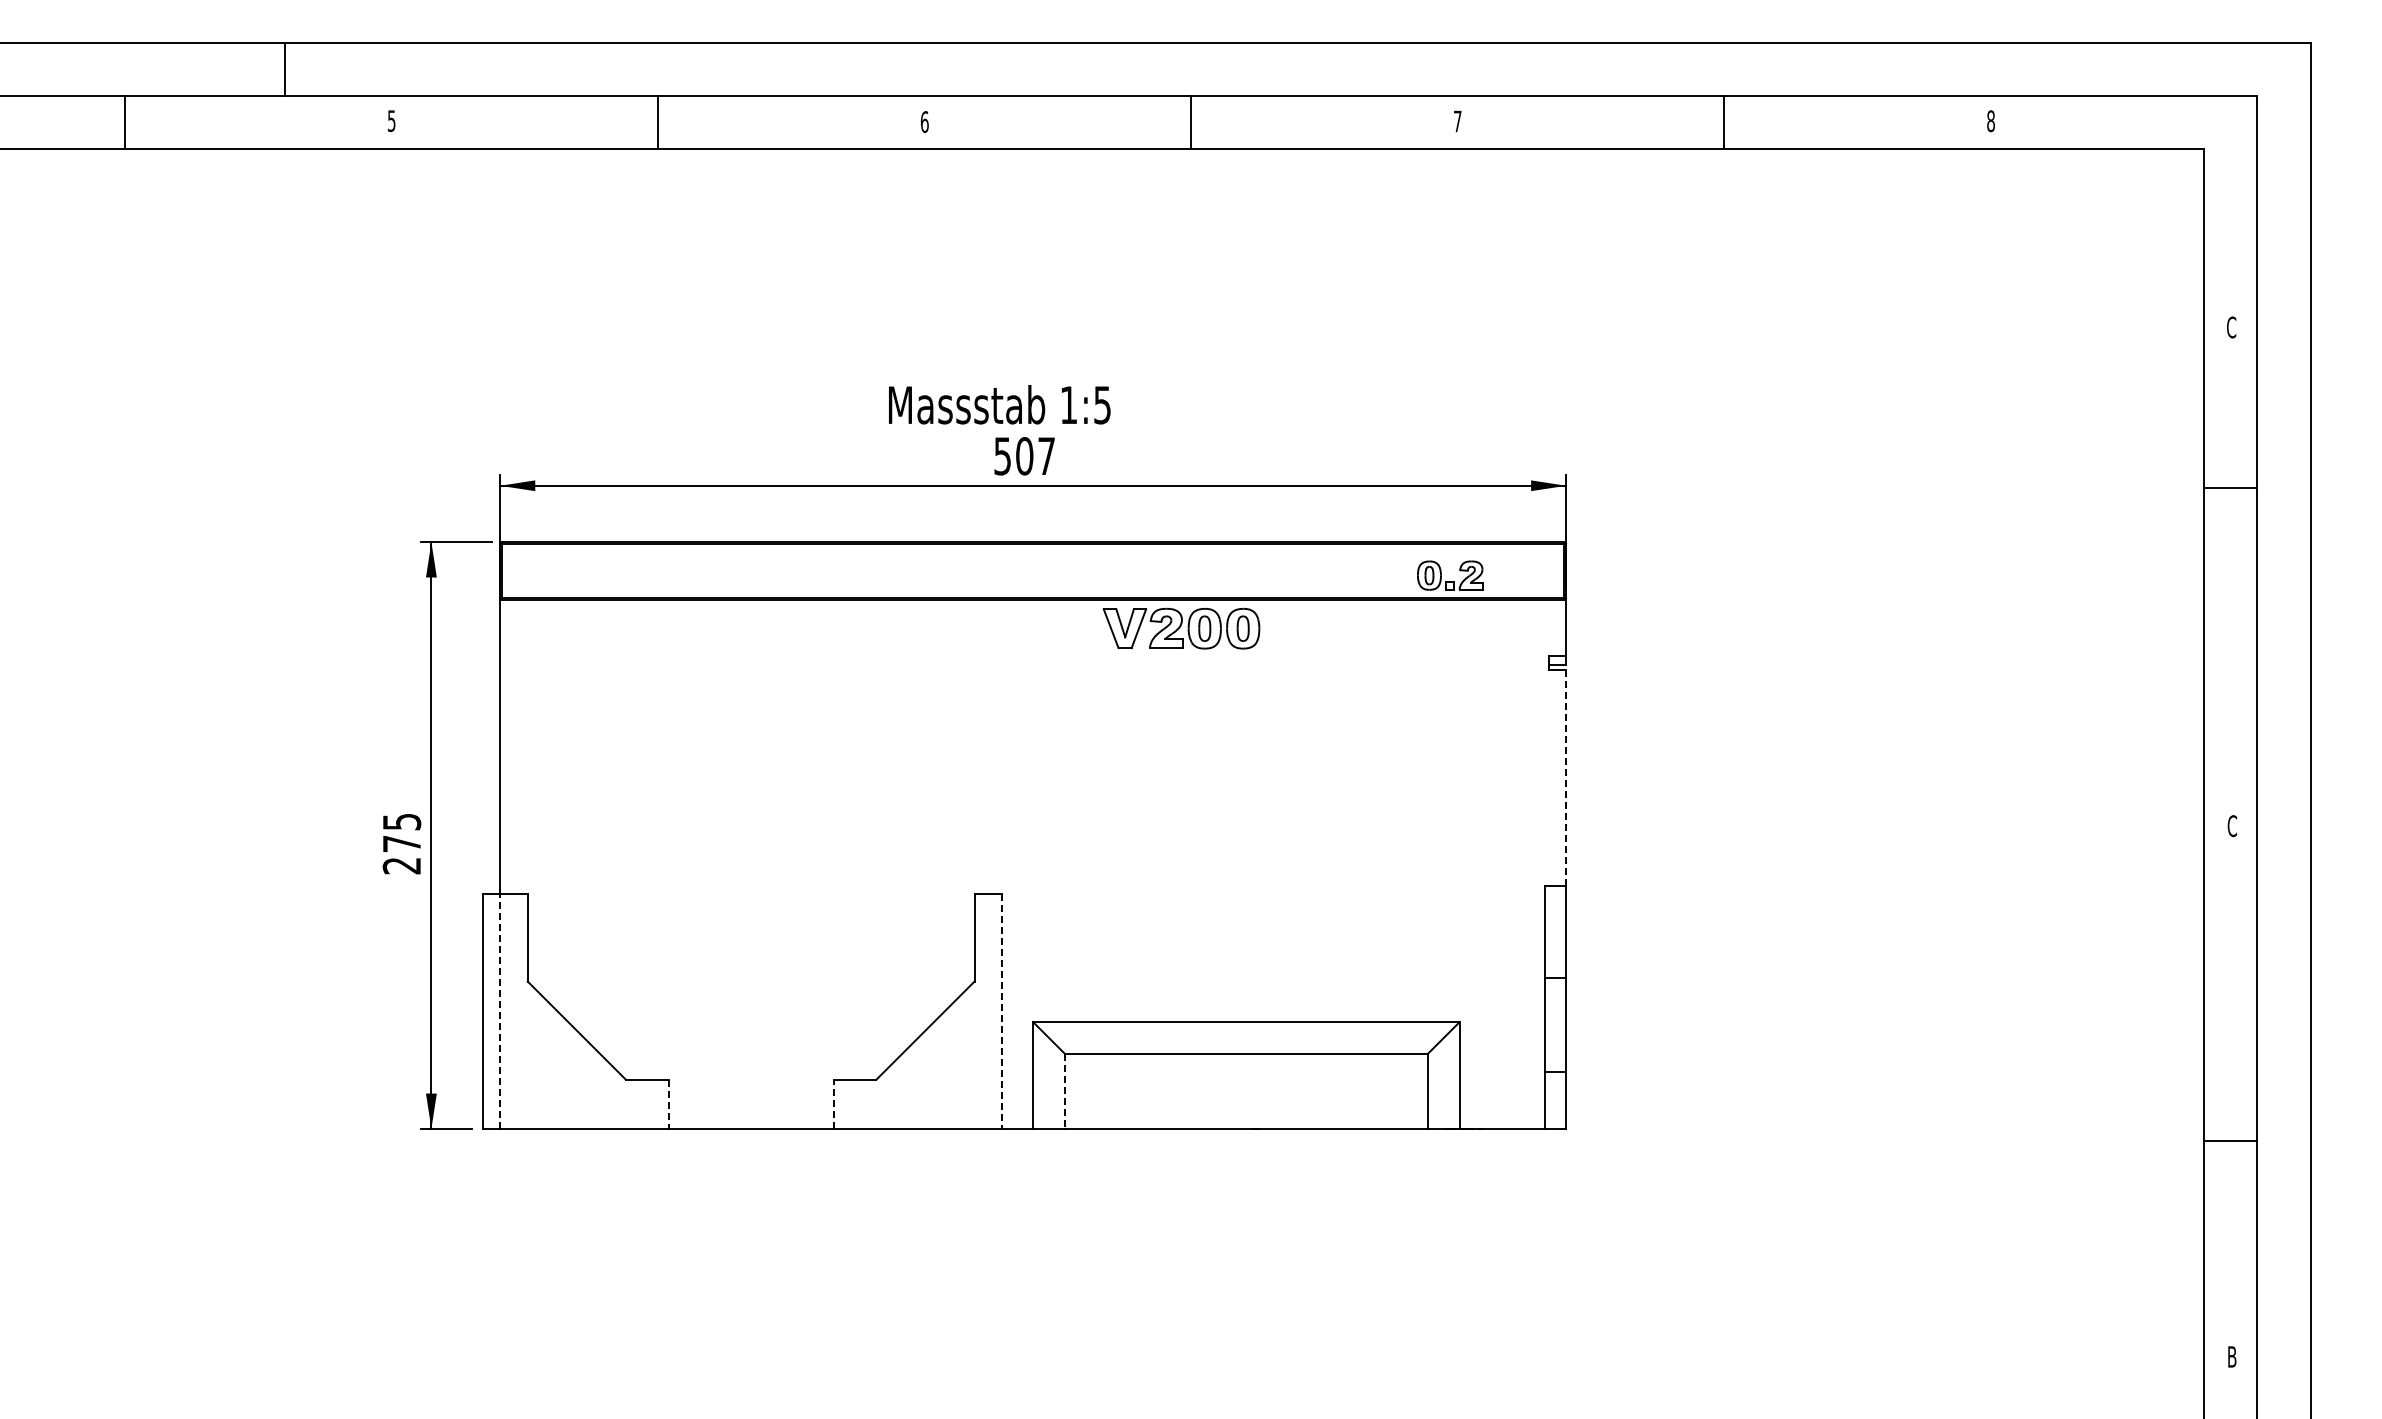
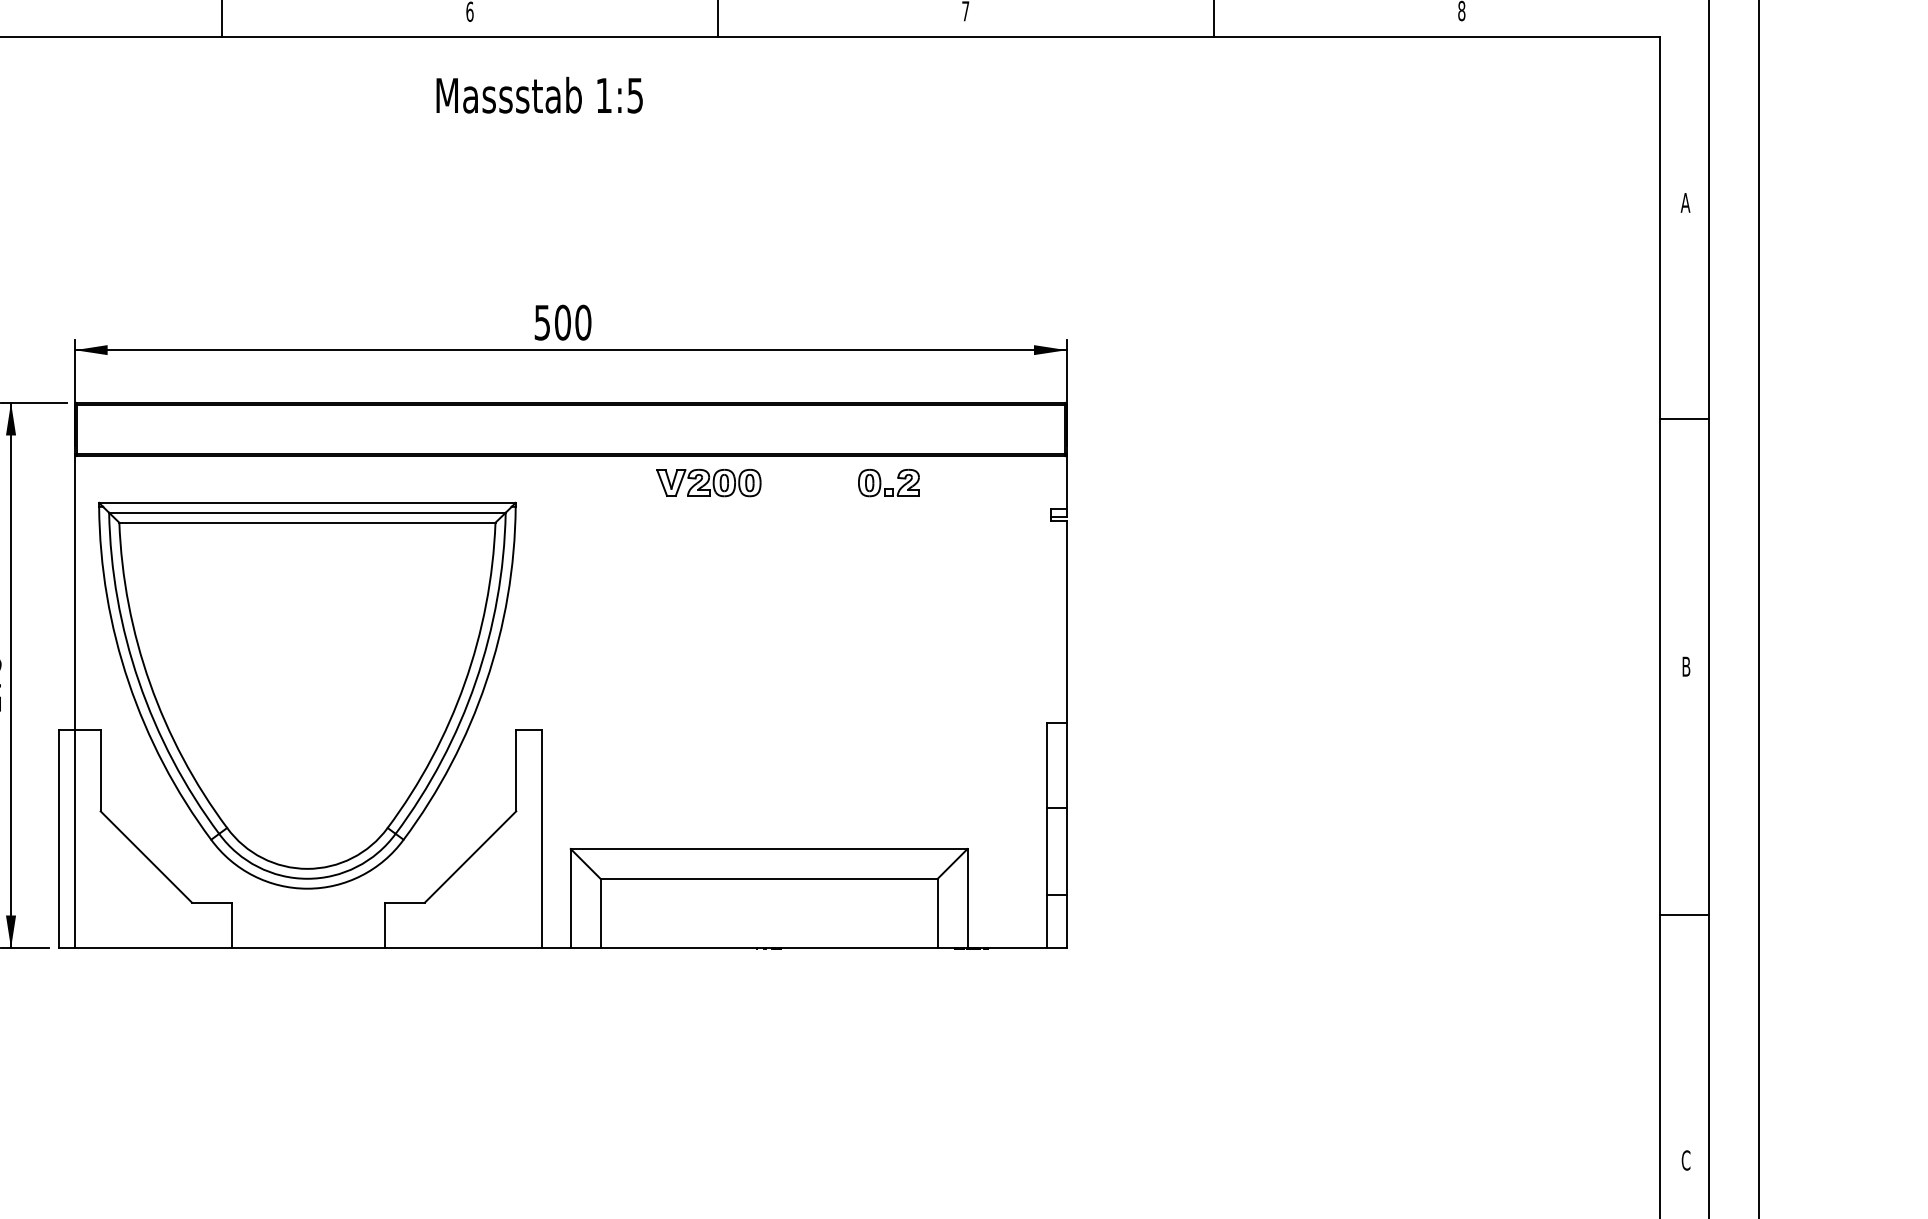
text: (2231, 327) -> (1685, 202), C -> A
text: (999, 404) -> (539, 95), moved
text: (1046, 456) -> (583, 322), 507 -> 500
line: (2230, 487) -> (1684, 418), moved
part: (1450, 575) -> (889, 482), moved
part: (1181, 628) -> (708, 482), size x0.71
line: (1566, 777) -> (1066, 621), dashed -> solid
text: (2232, 826) -> (1686, 667), C -> B
part: (749, 857) -> (306, 695), added
line: (500, 1010) -> (75, 838), dashed -> solid
line: (1002, 1011) -> (542, 839), dashed -> solid
line: (1065, 1091) -> (600, 913), dashed -> solid
line: (668, 1104) -> (231, 925), dashed -> solid
line: (833, 1104) -> (385, 925), dashed -> solid
line: (2230, 1140) -> (1684, 914), moved
text: (2231, 1356) -> (1685, 1160), B -> C

